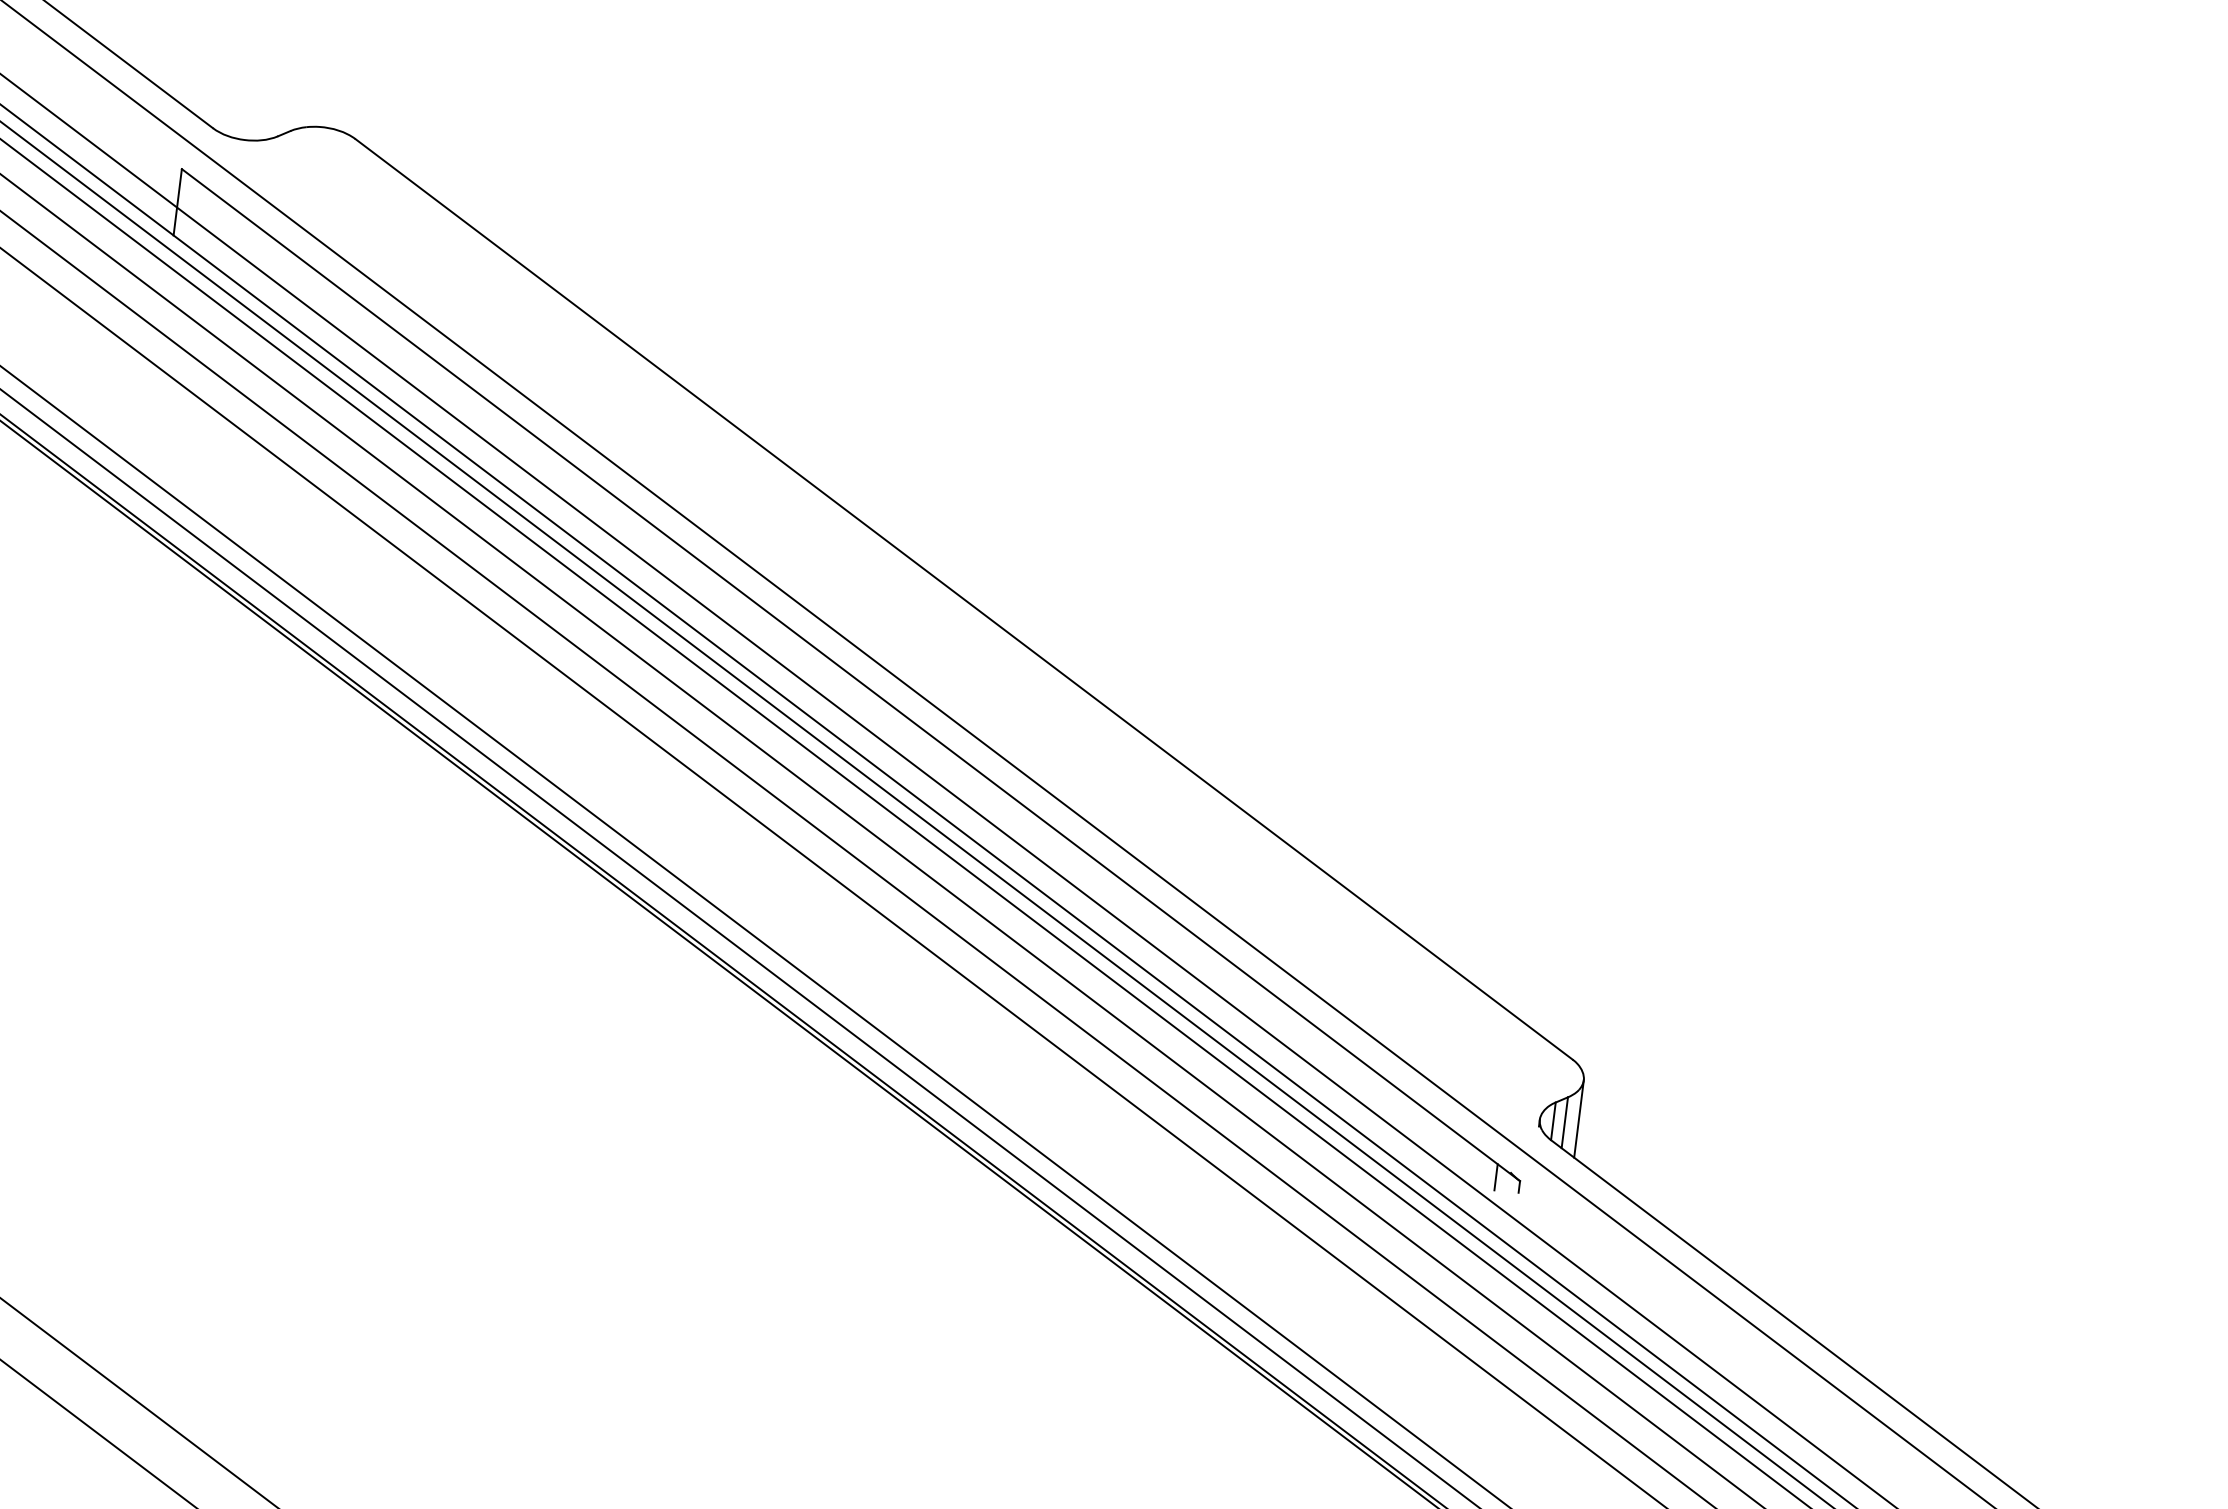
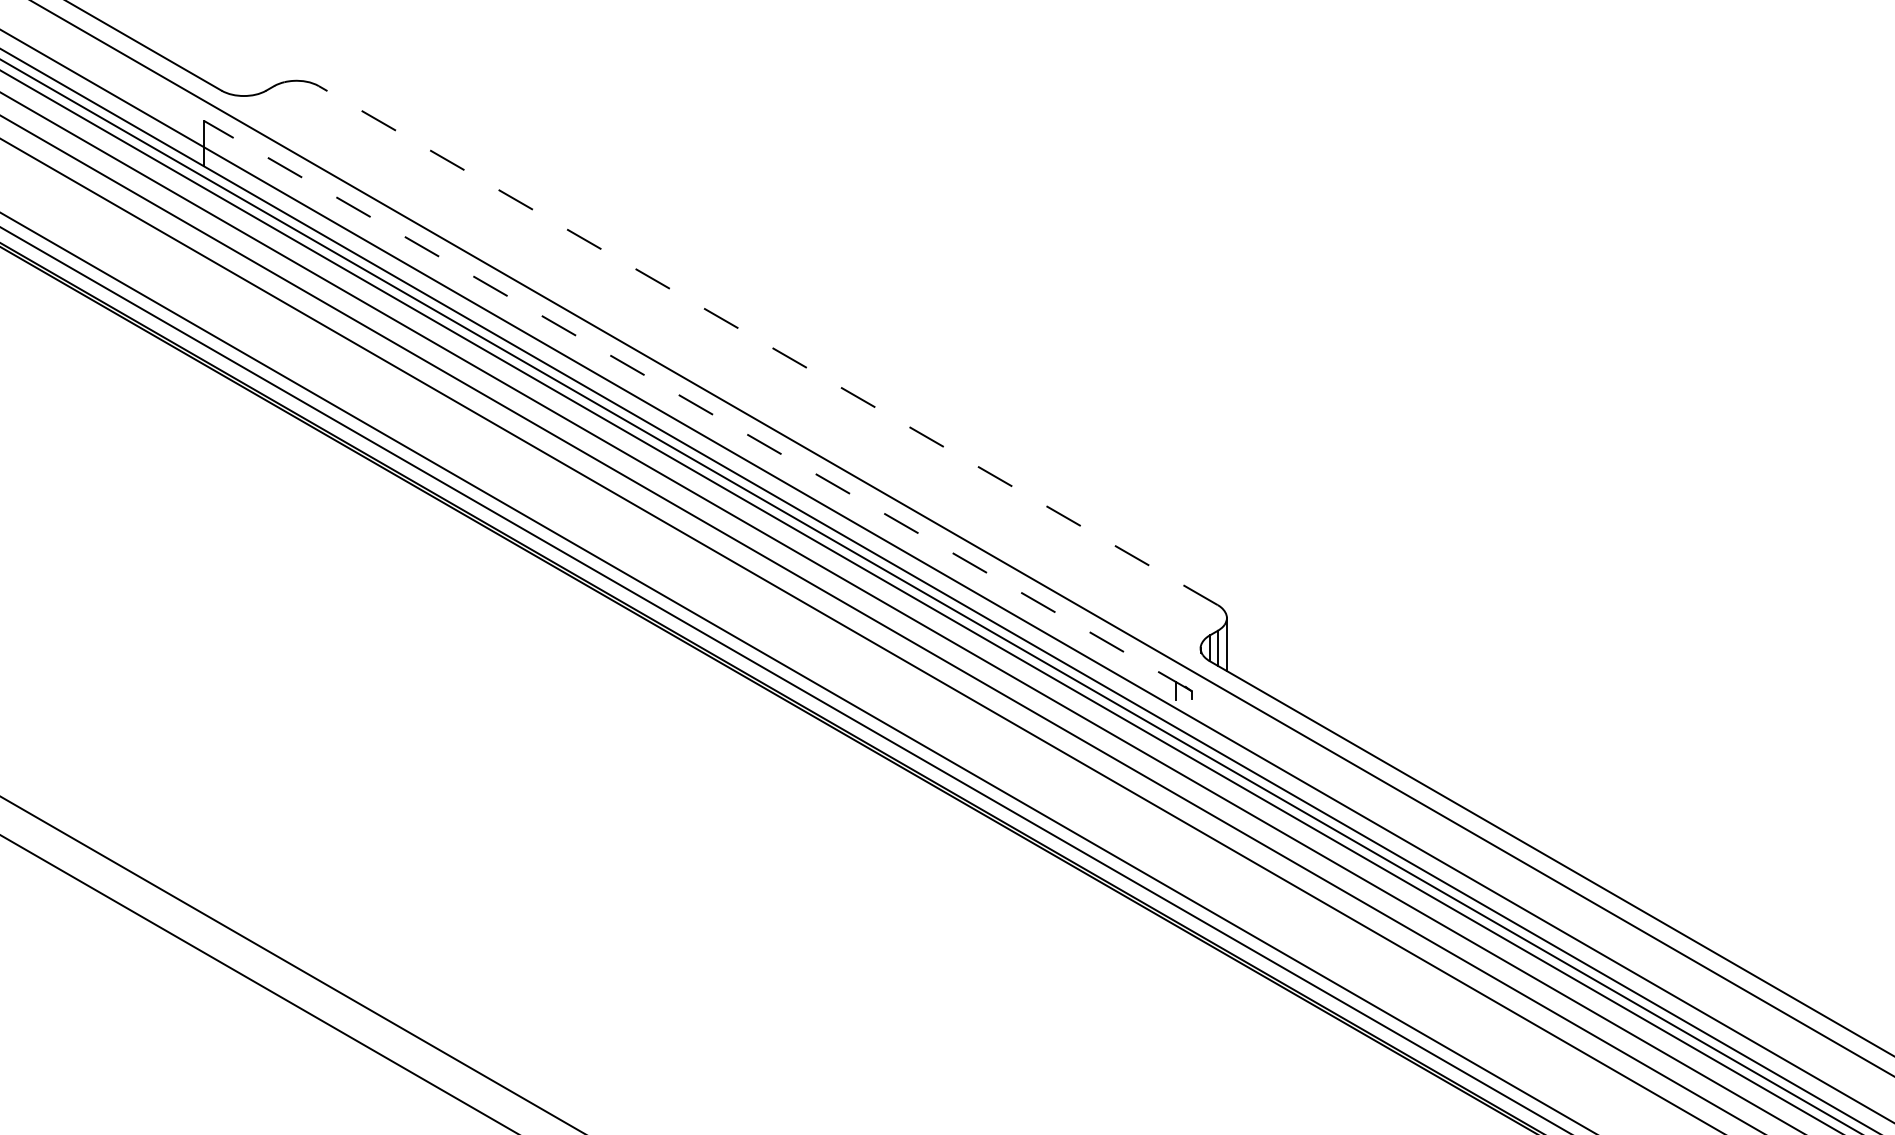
line: (964, 599) -> (768, 345), solid -> dashed
line: (851, 675) -> (698, 406), solid -> dashed

